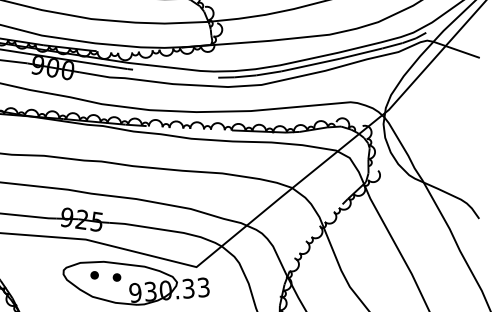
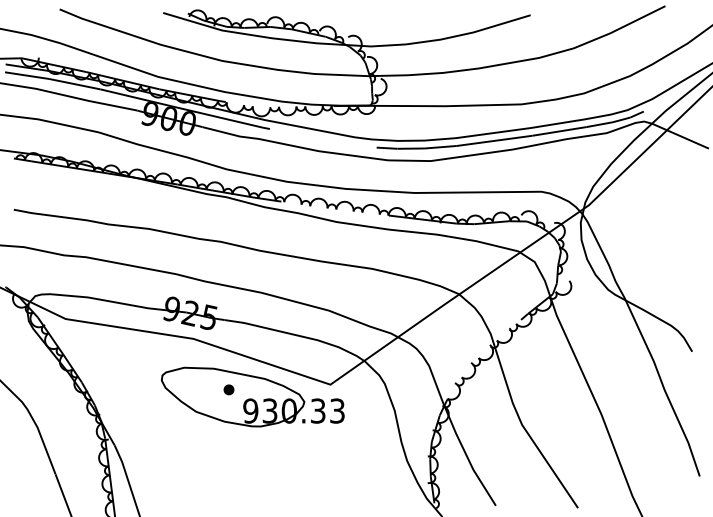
part: (94, 275) -> (200, 384), removed

